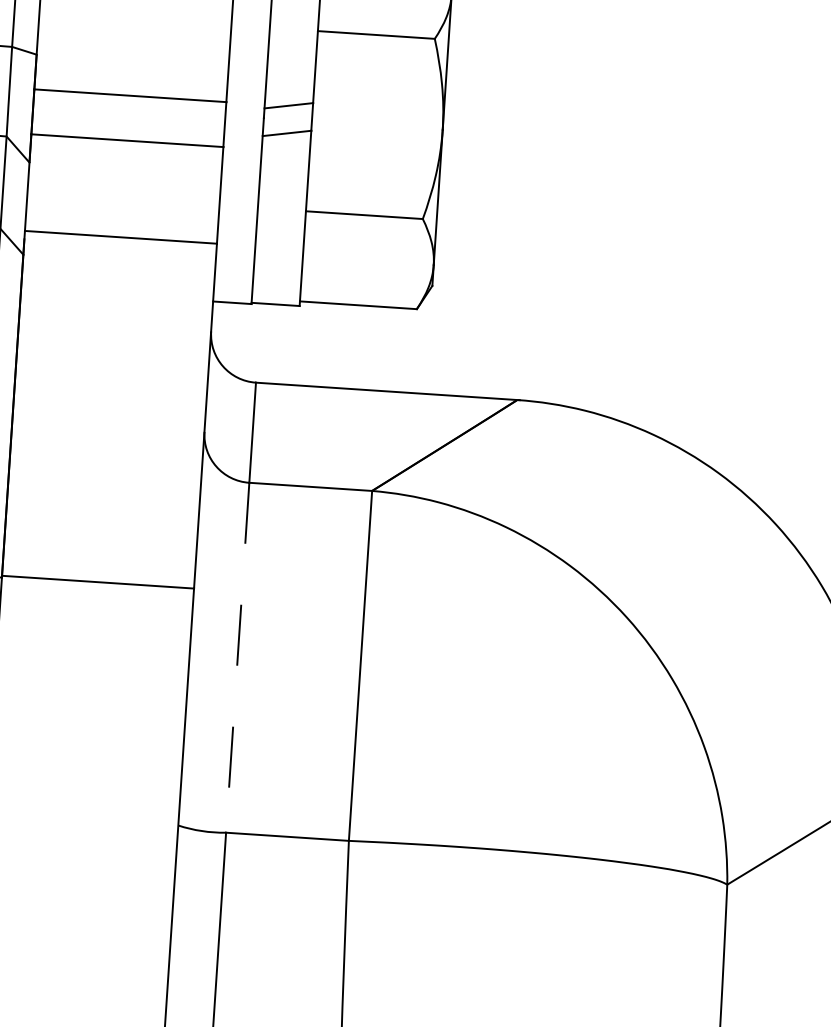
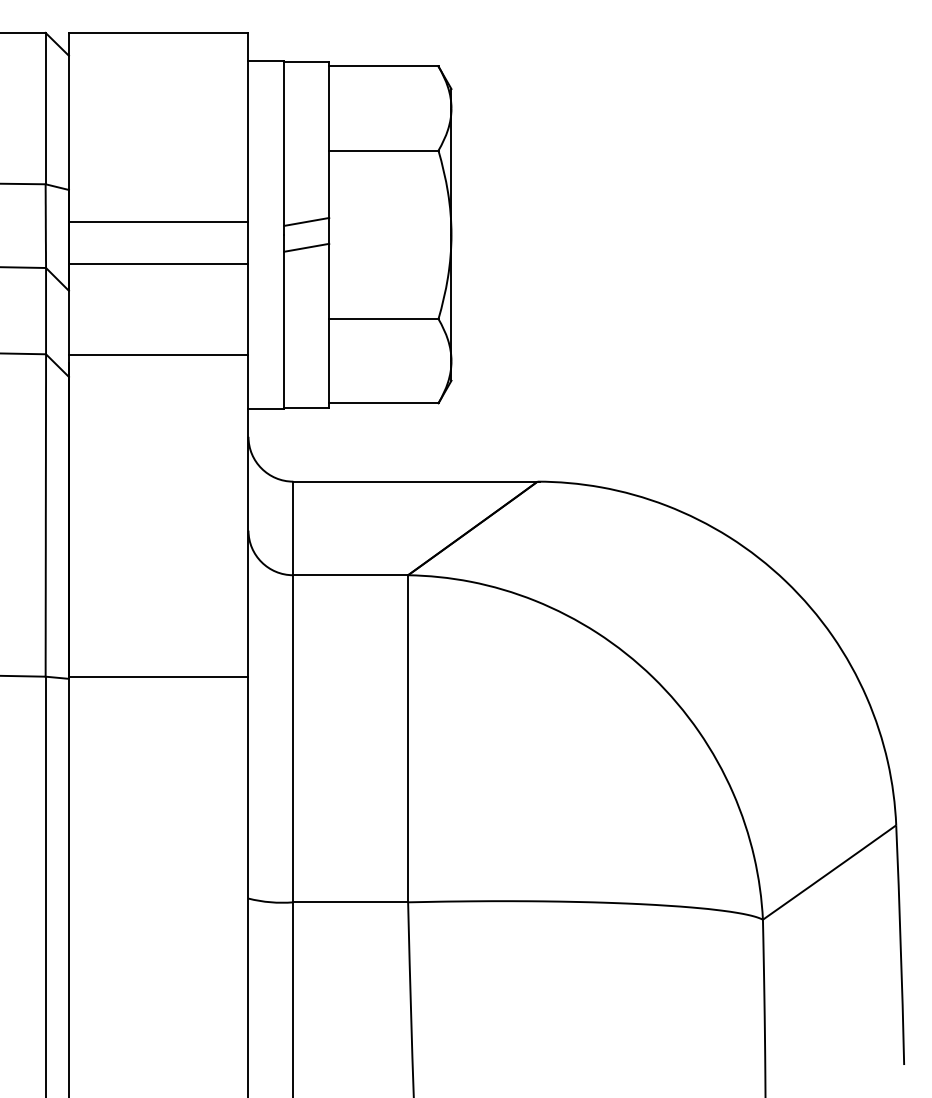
line: (237, 657) -> (293, 738), dashed -> solid

